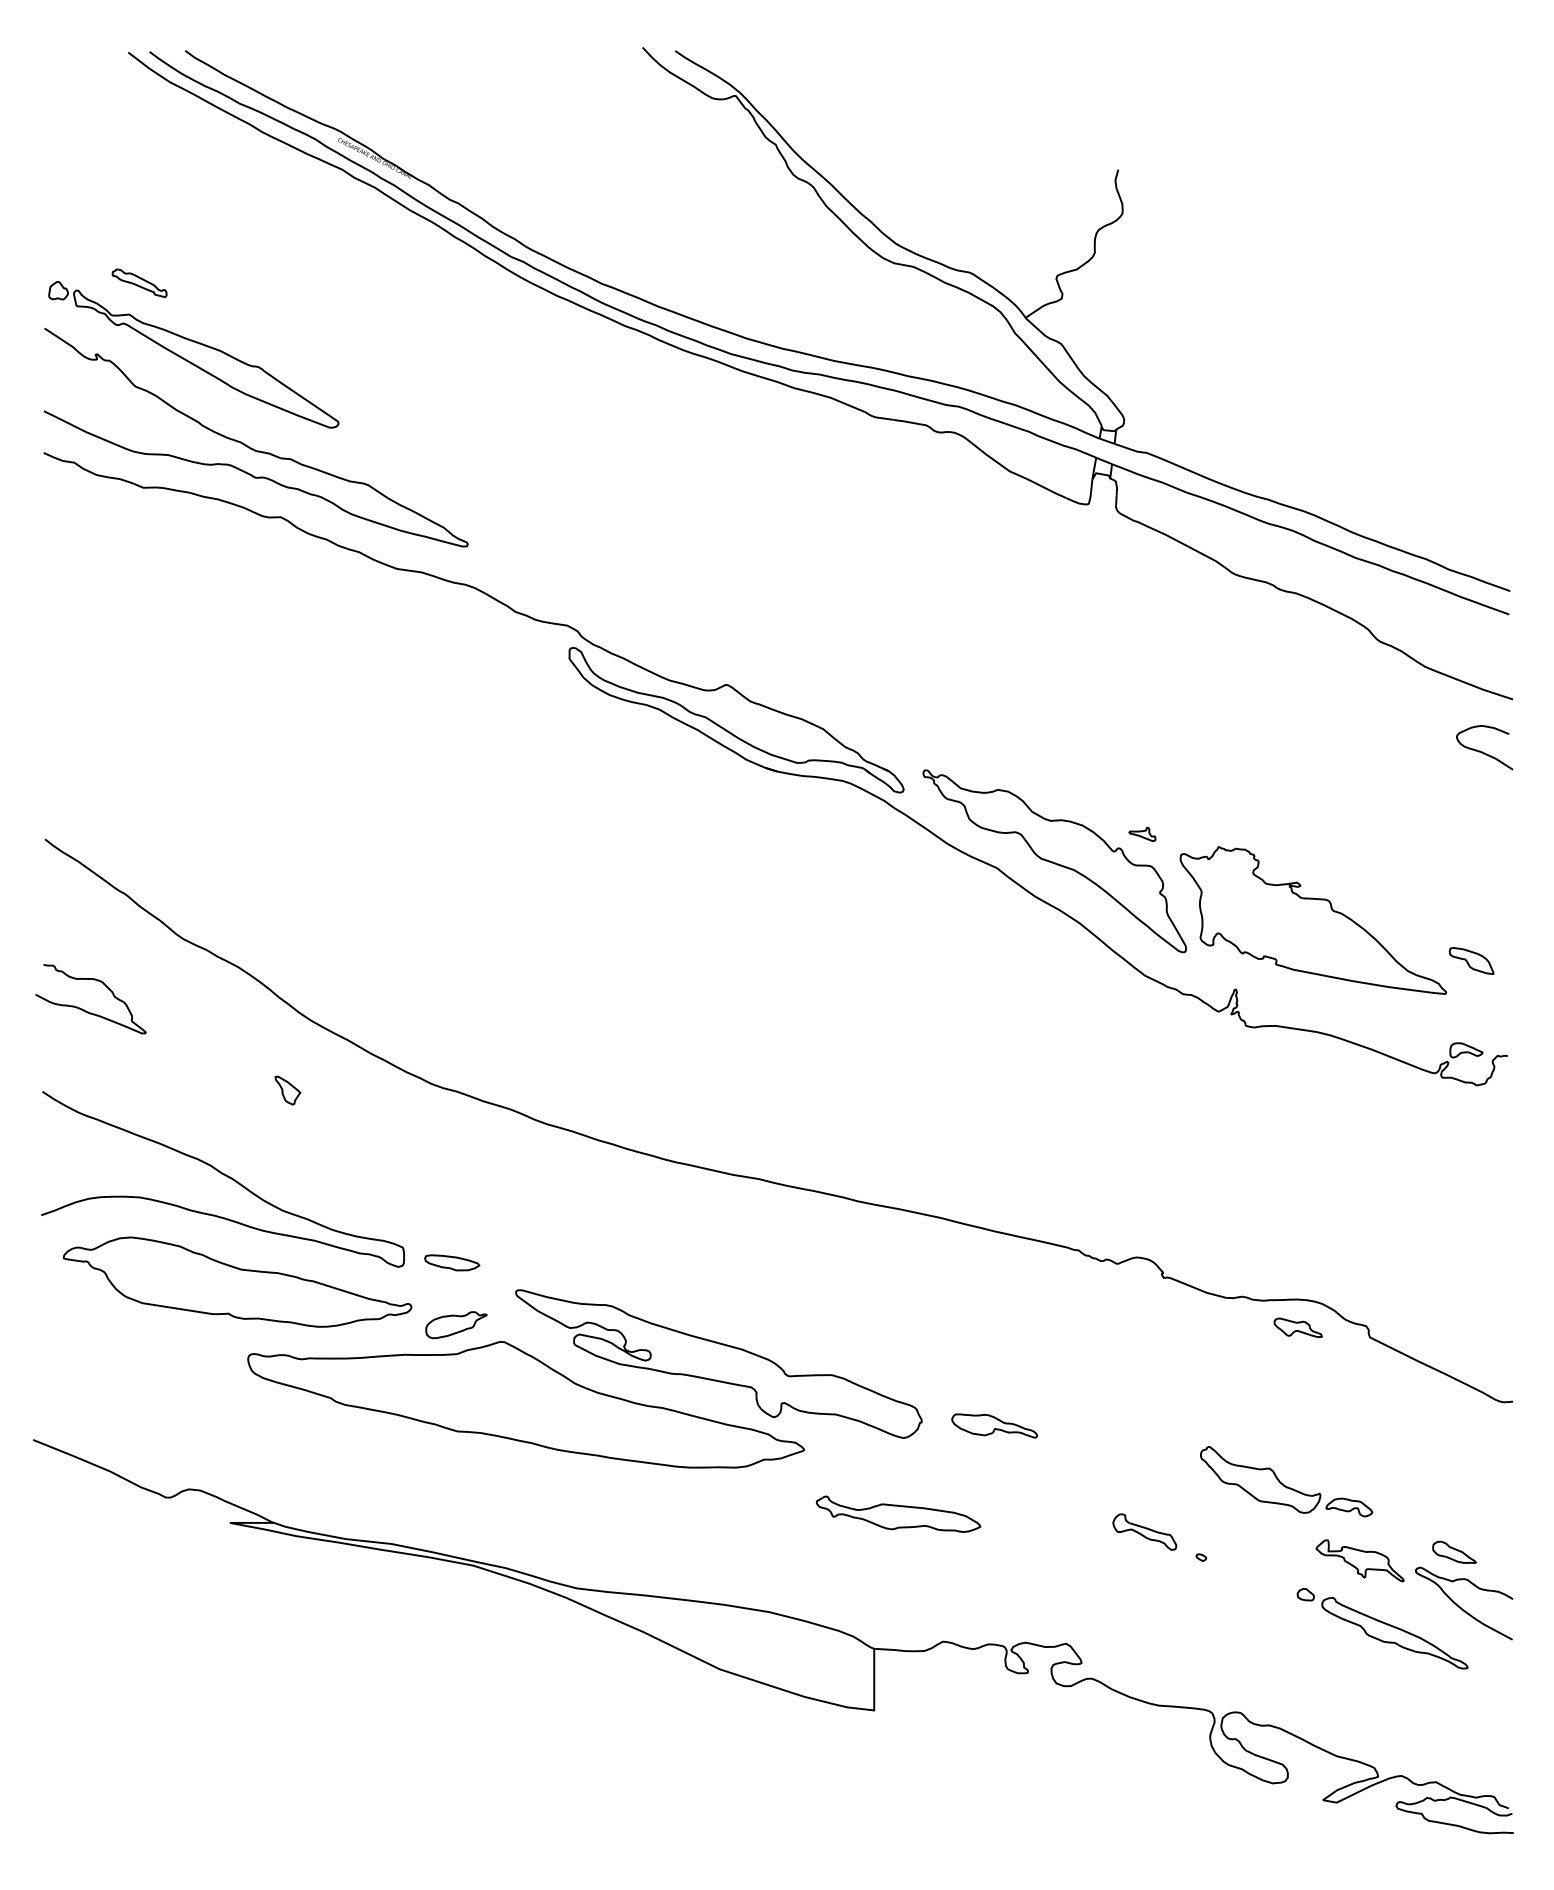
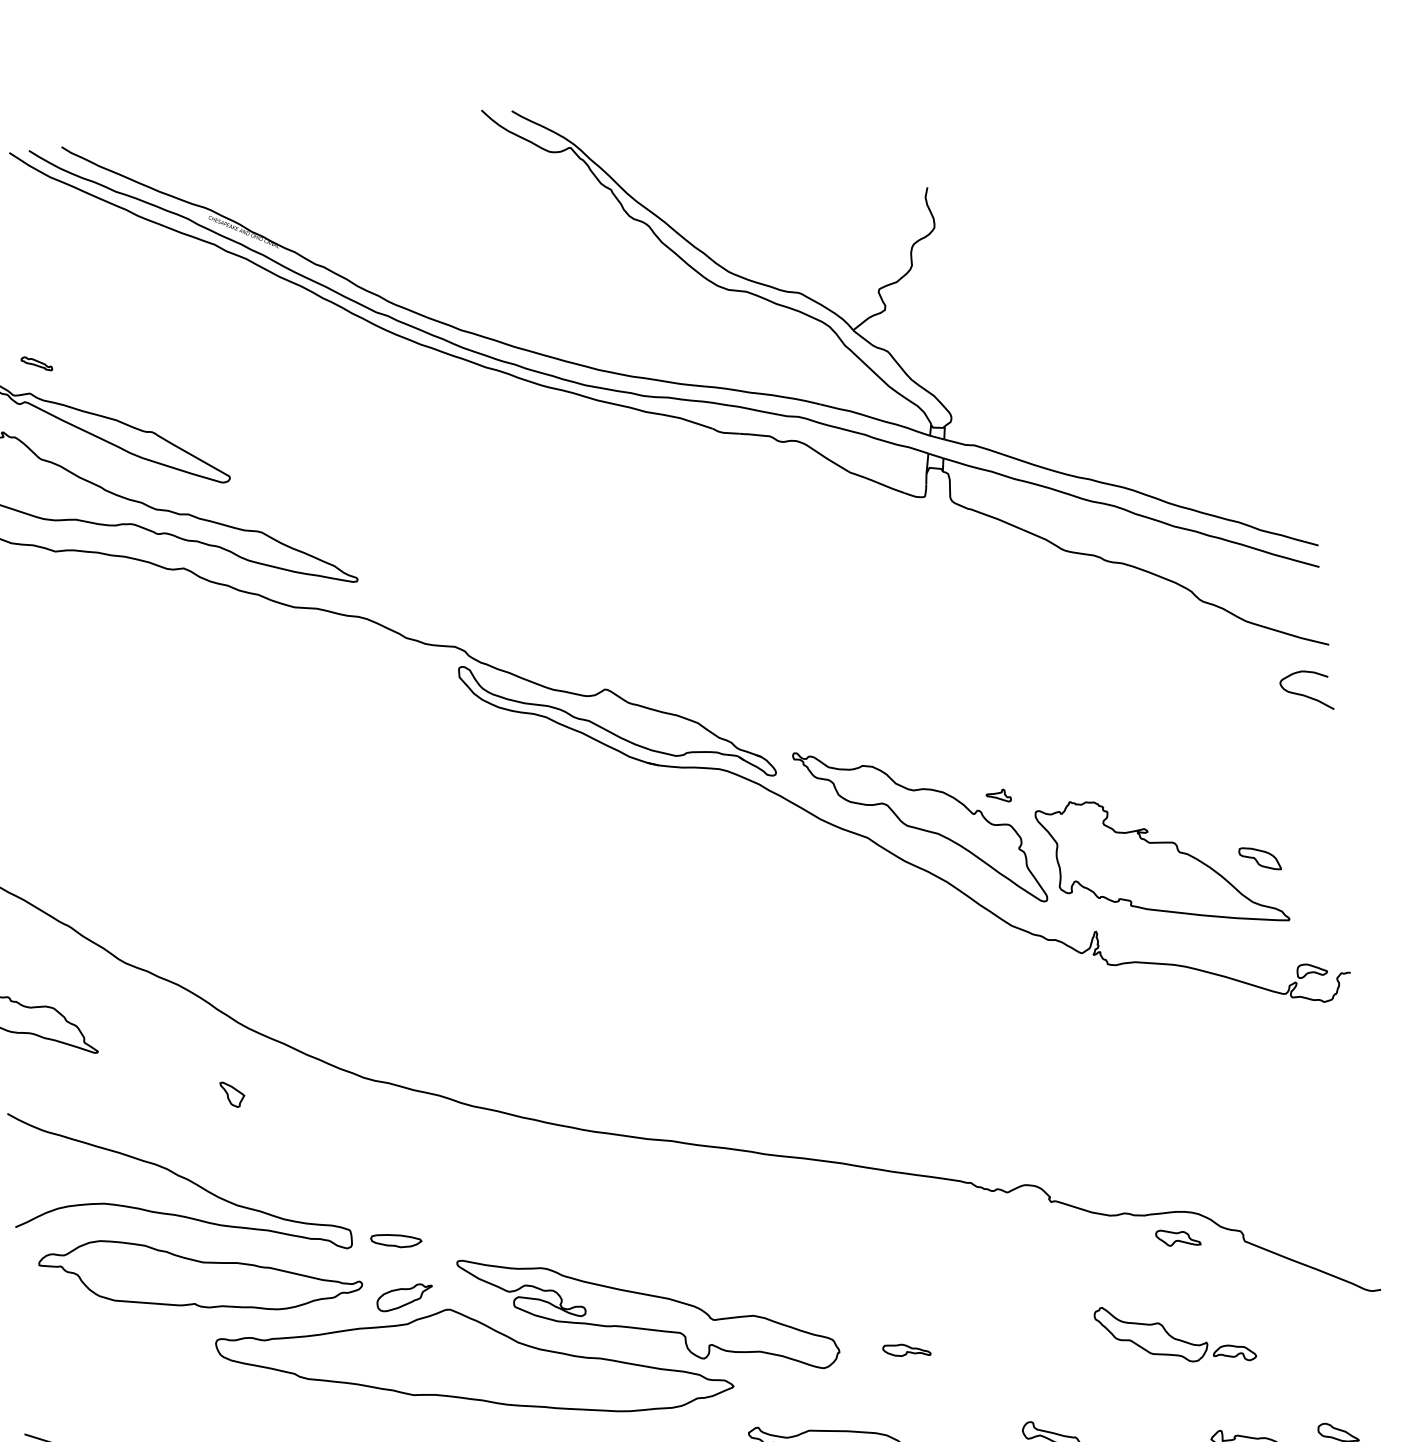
part: (139, 282) -> (36, 363), size x0.6
part: (1471, 960) -> (1259, 858), moved
part: (994, 1425) -> (906, 1350), size x0.6
part: (1286, 1481) -> (1175, 1333), moved

